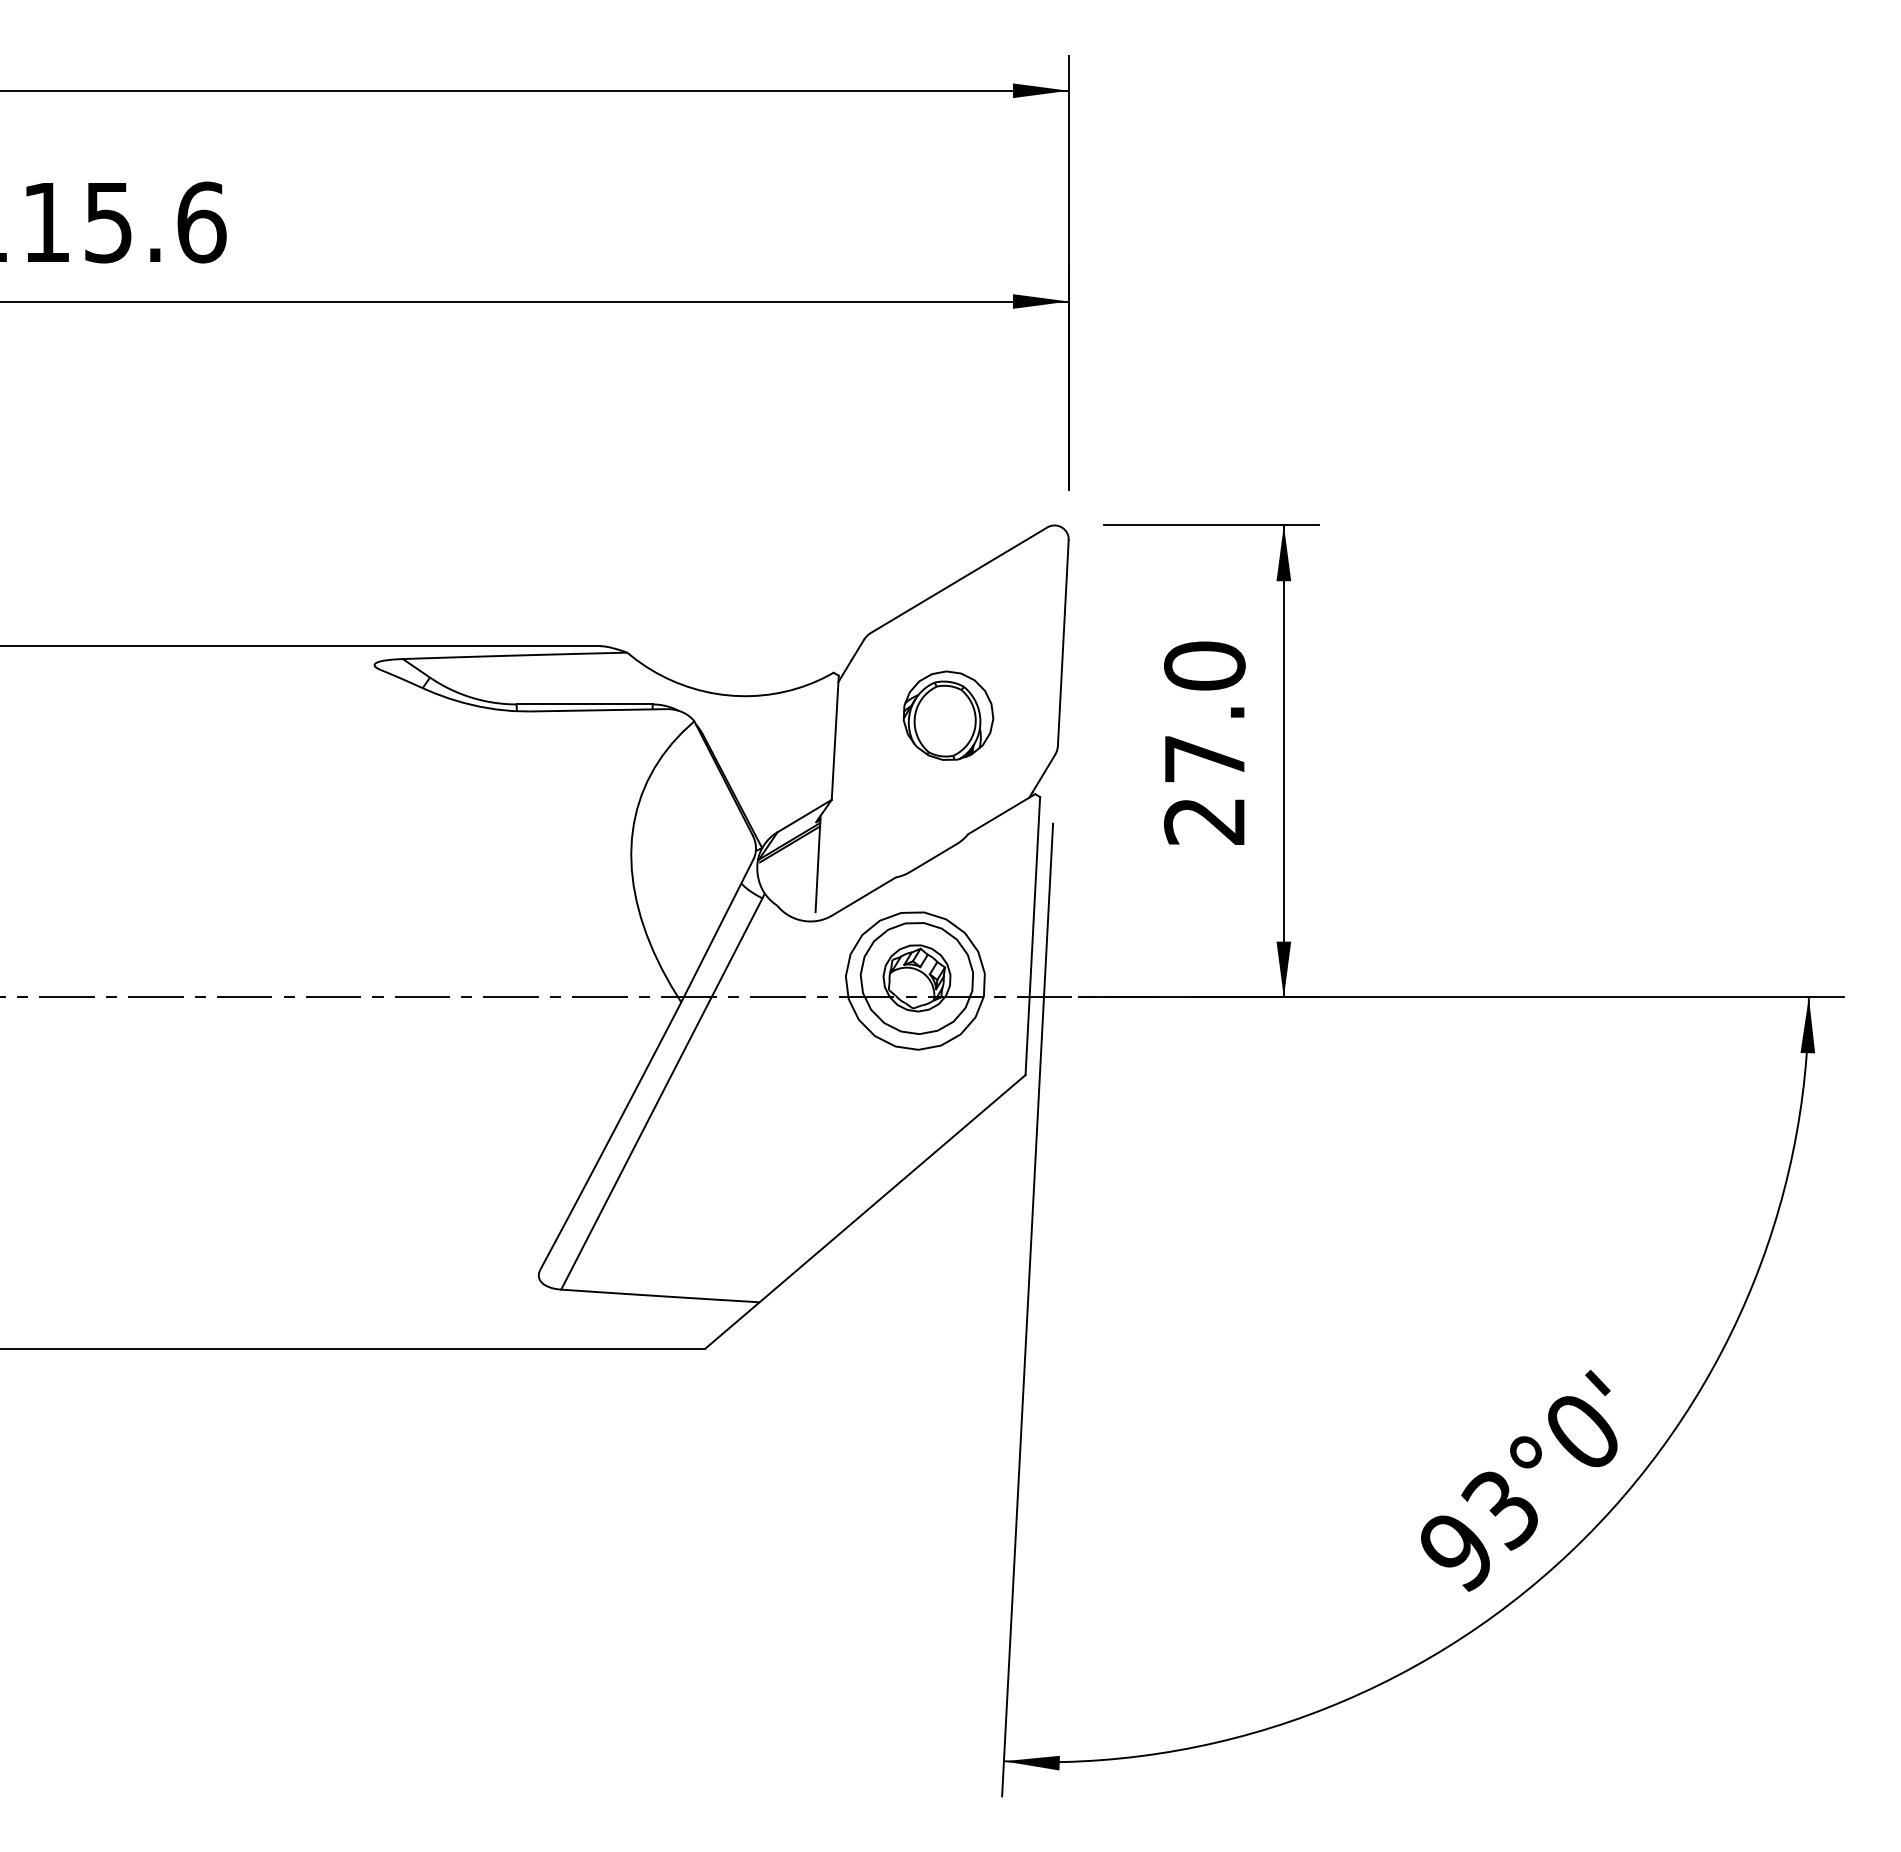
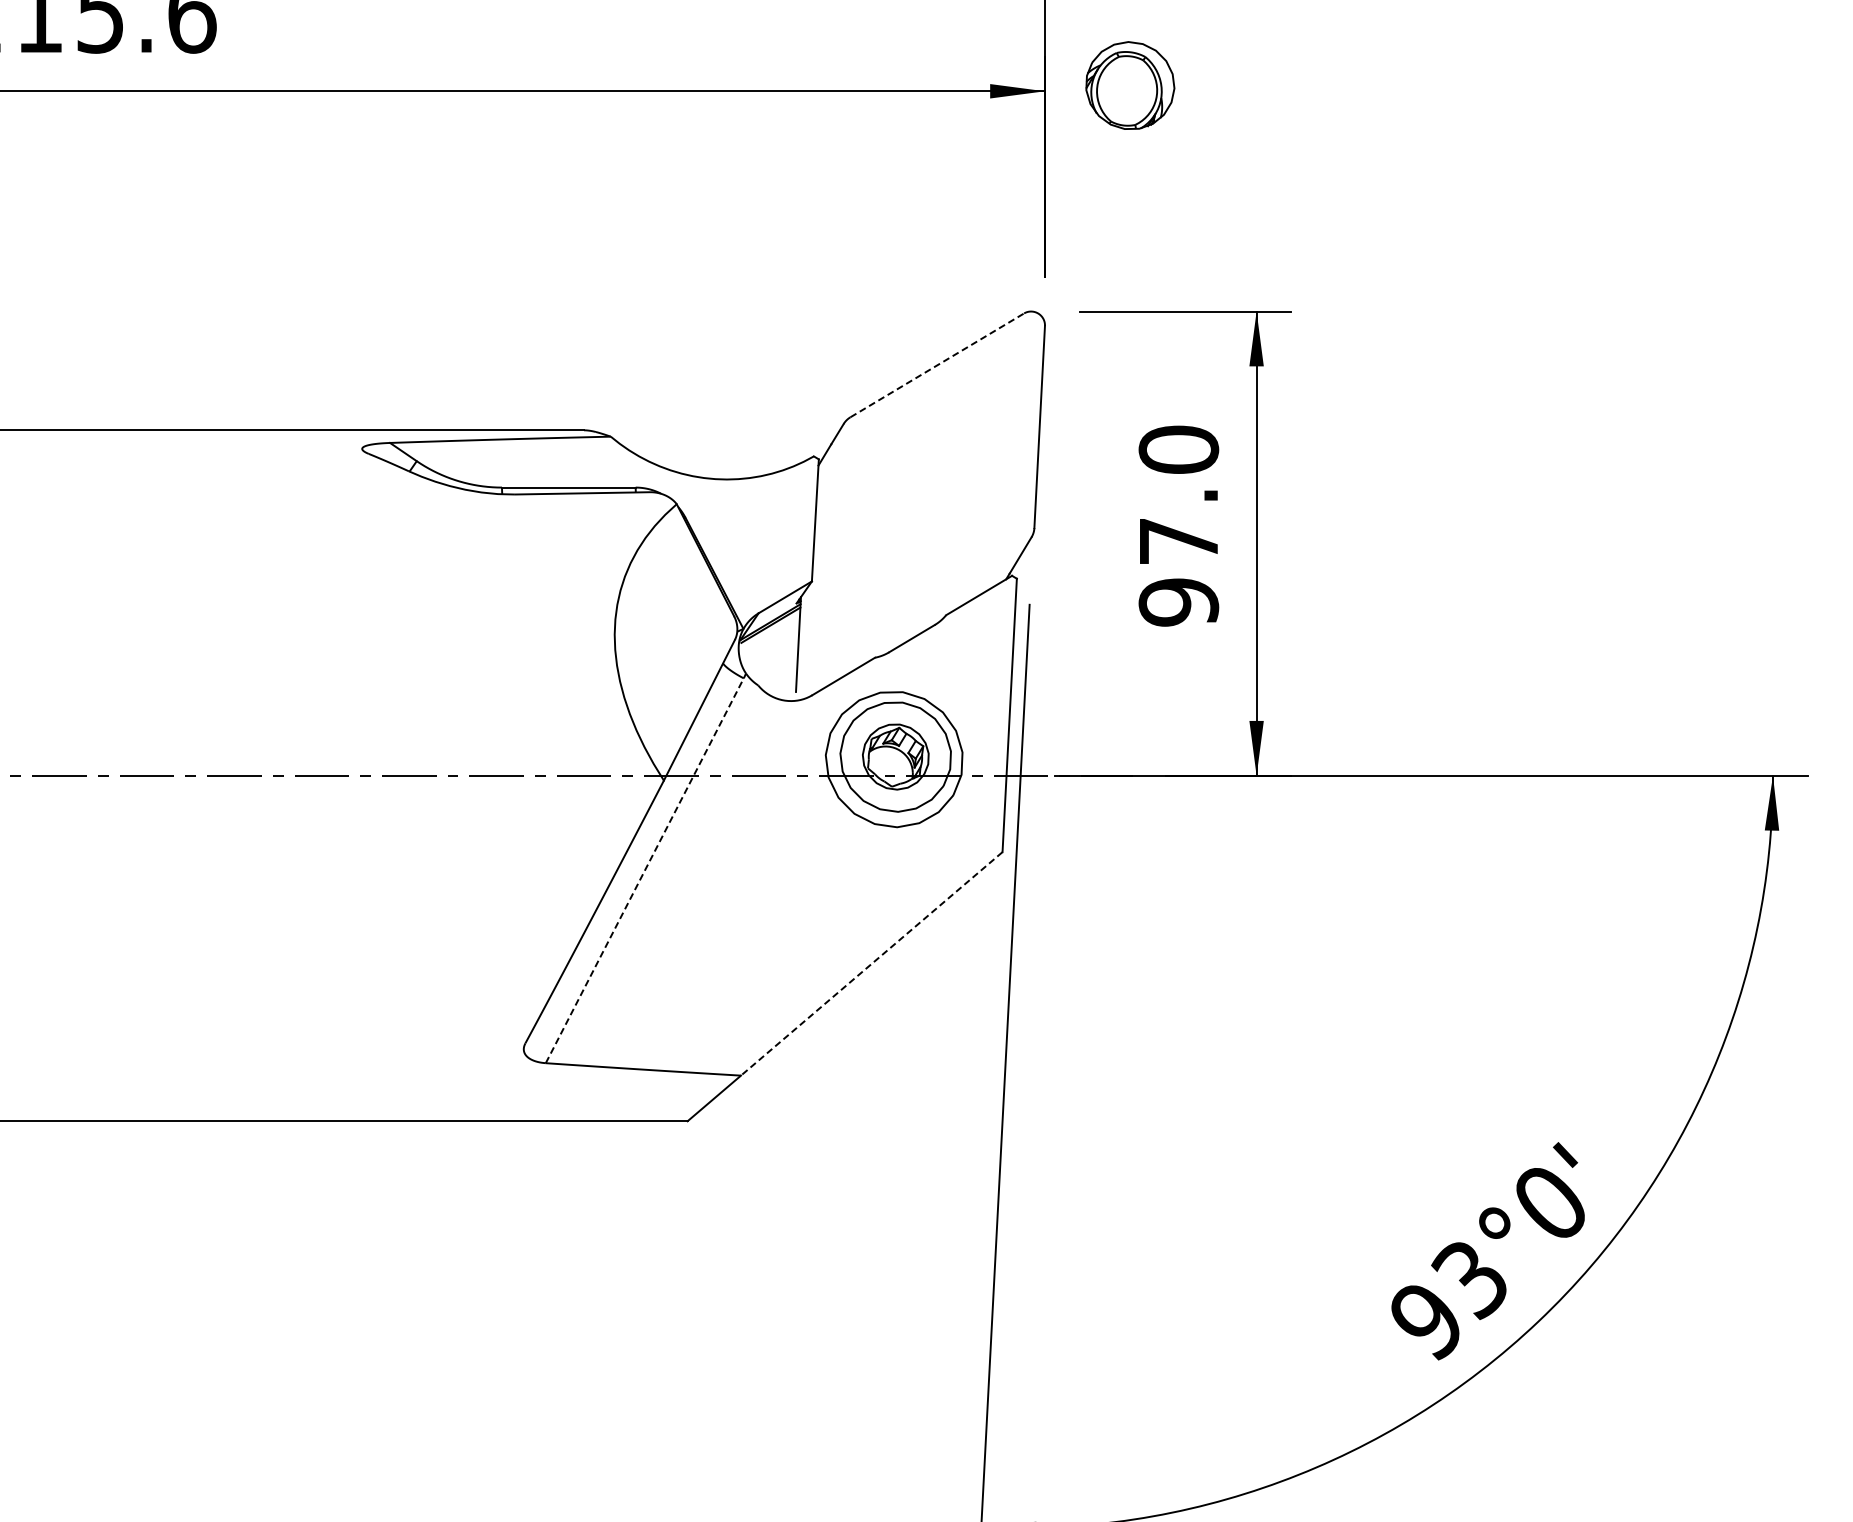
line: (959, 580) -> (937, 365), solid -> dashed
part: (948, 715) -> (1130, 85), moved
text: (1204, 821) -> (1178, 602), 27.0 -> 97.0
line: (661, 1094) -> (644, 871), solid -> dashed
line: (892, 1188) -> (871, 963), solid -> dashed

